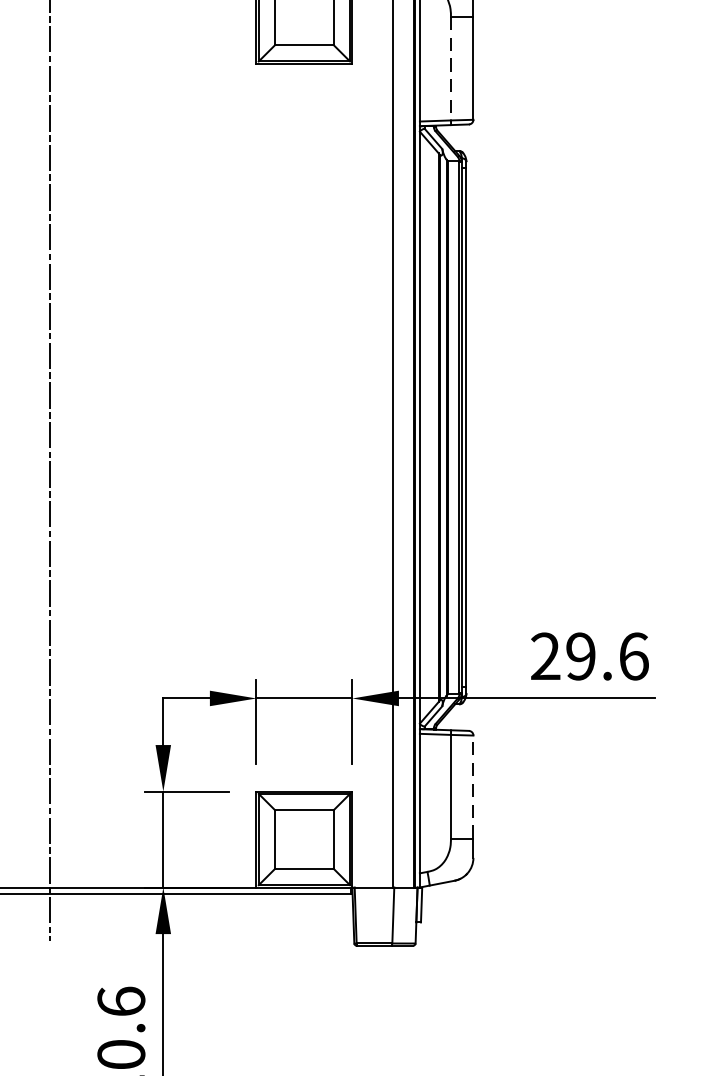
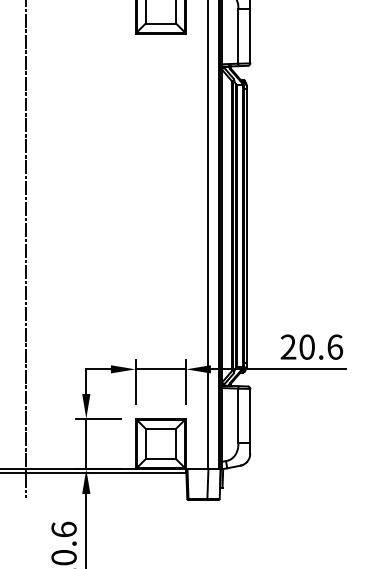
line: (451, 69) -> (238, 36), dashed -> solid
text: (579, 655) -> (306, 346), 29.6 -> 20.6
line: (473, 785) -> (250, 415), dashed -> solid

